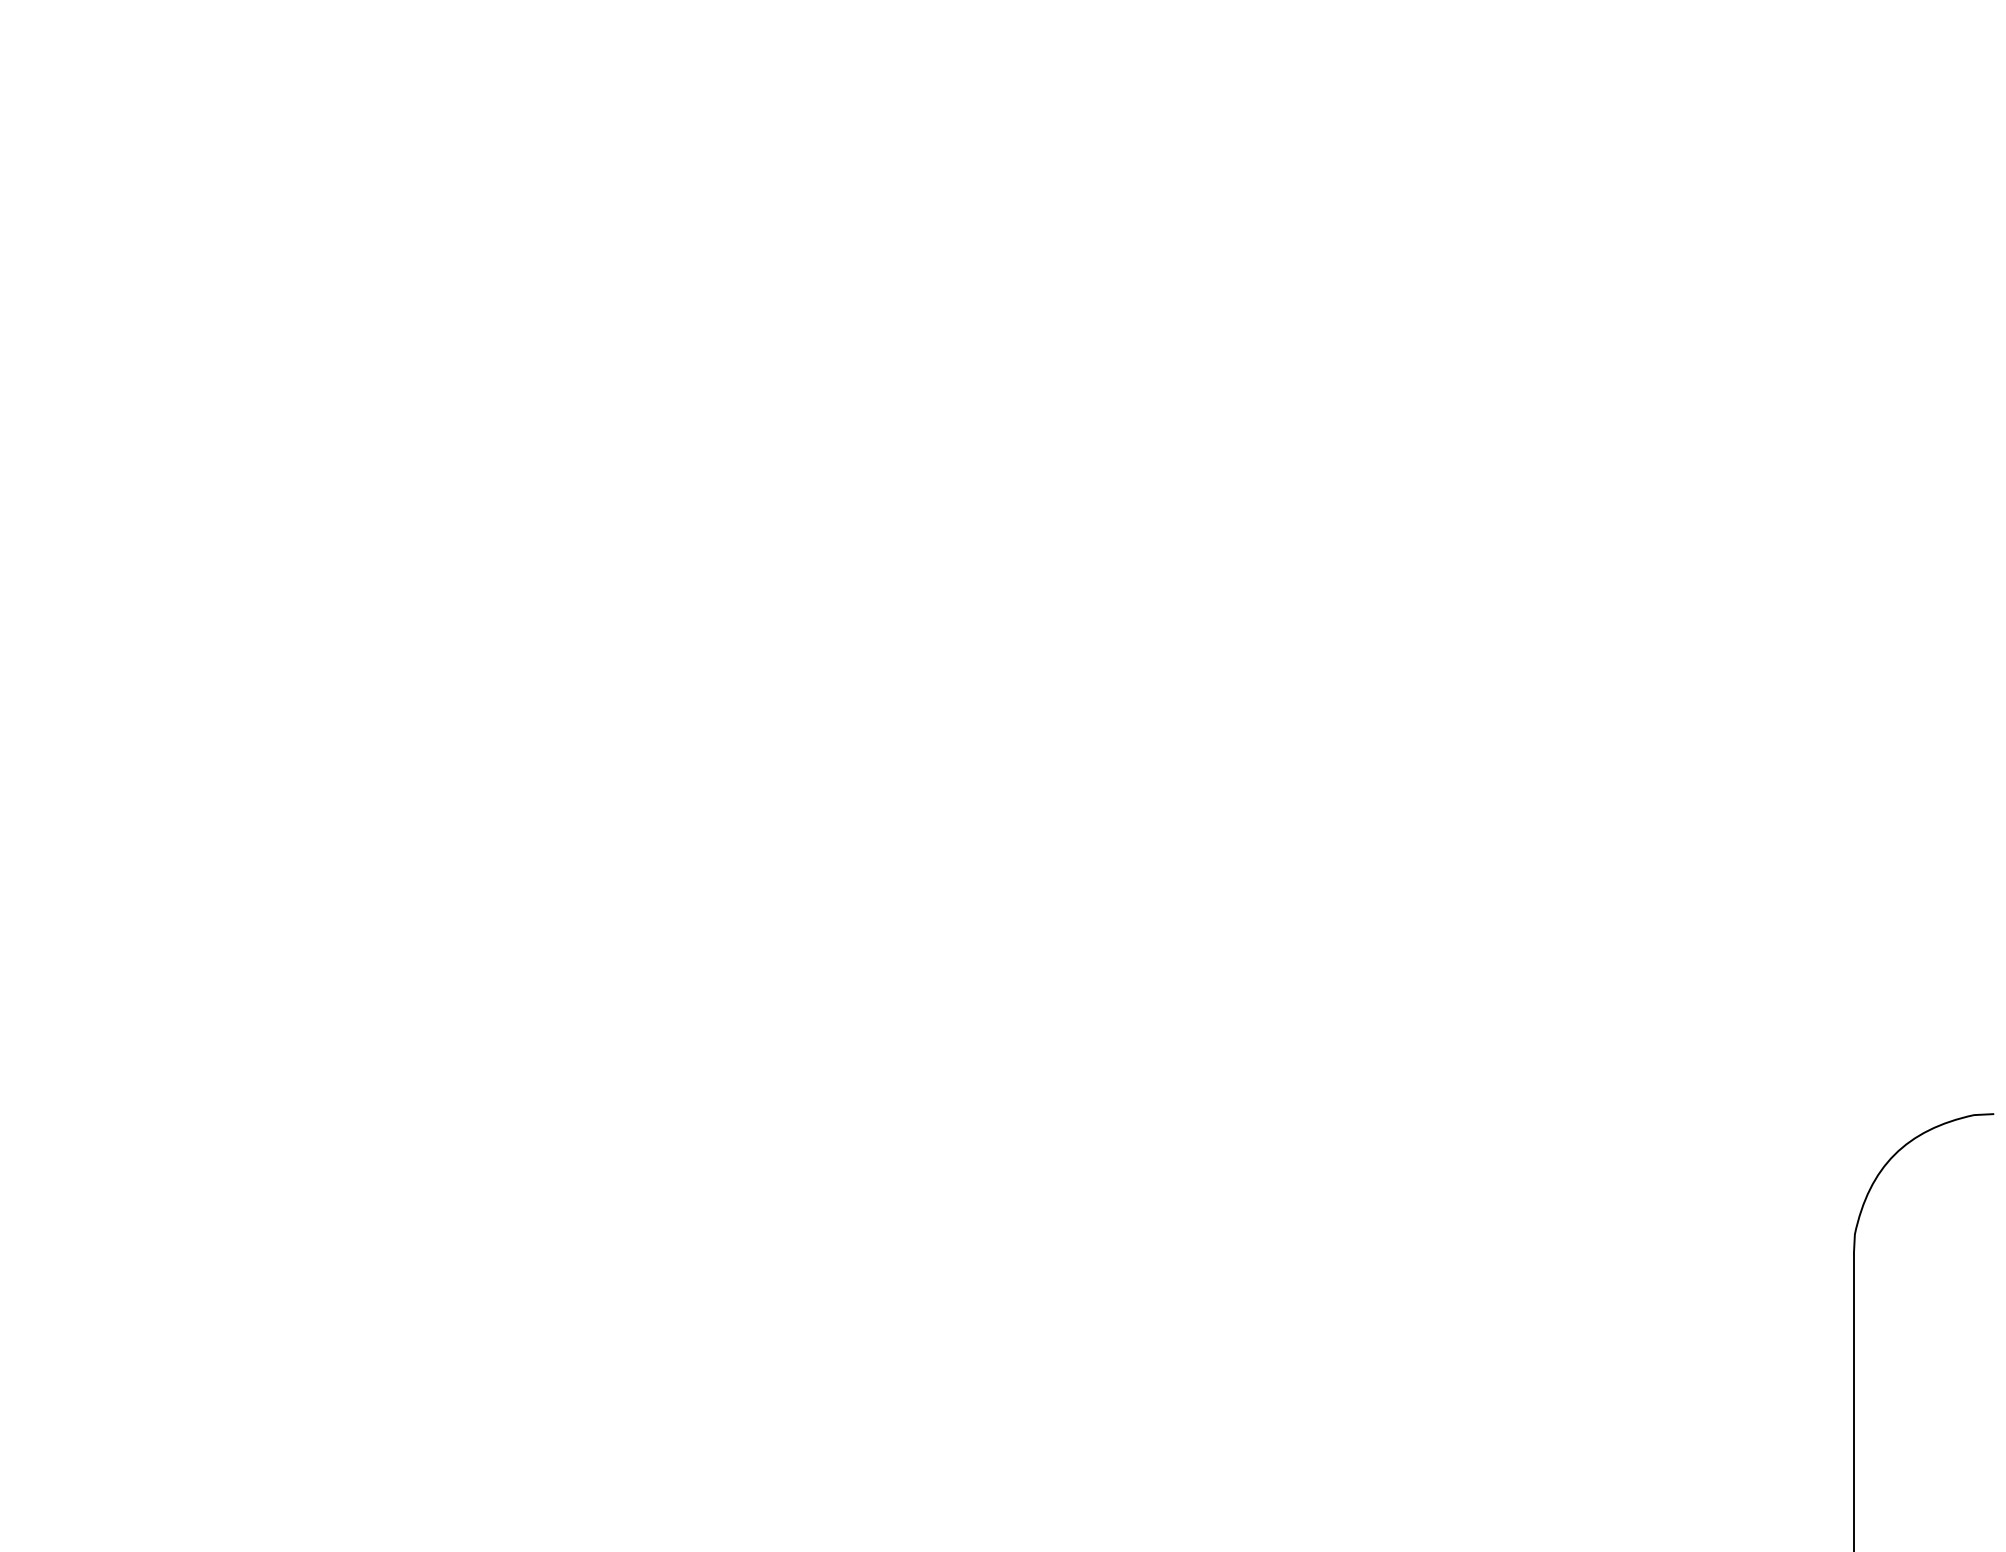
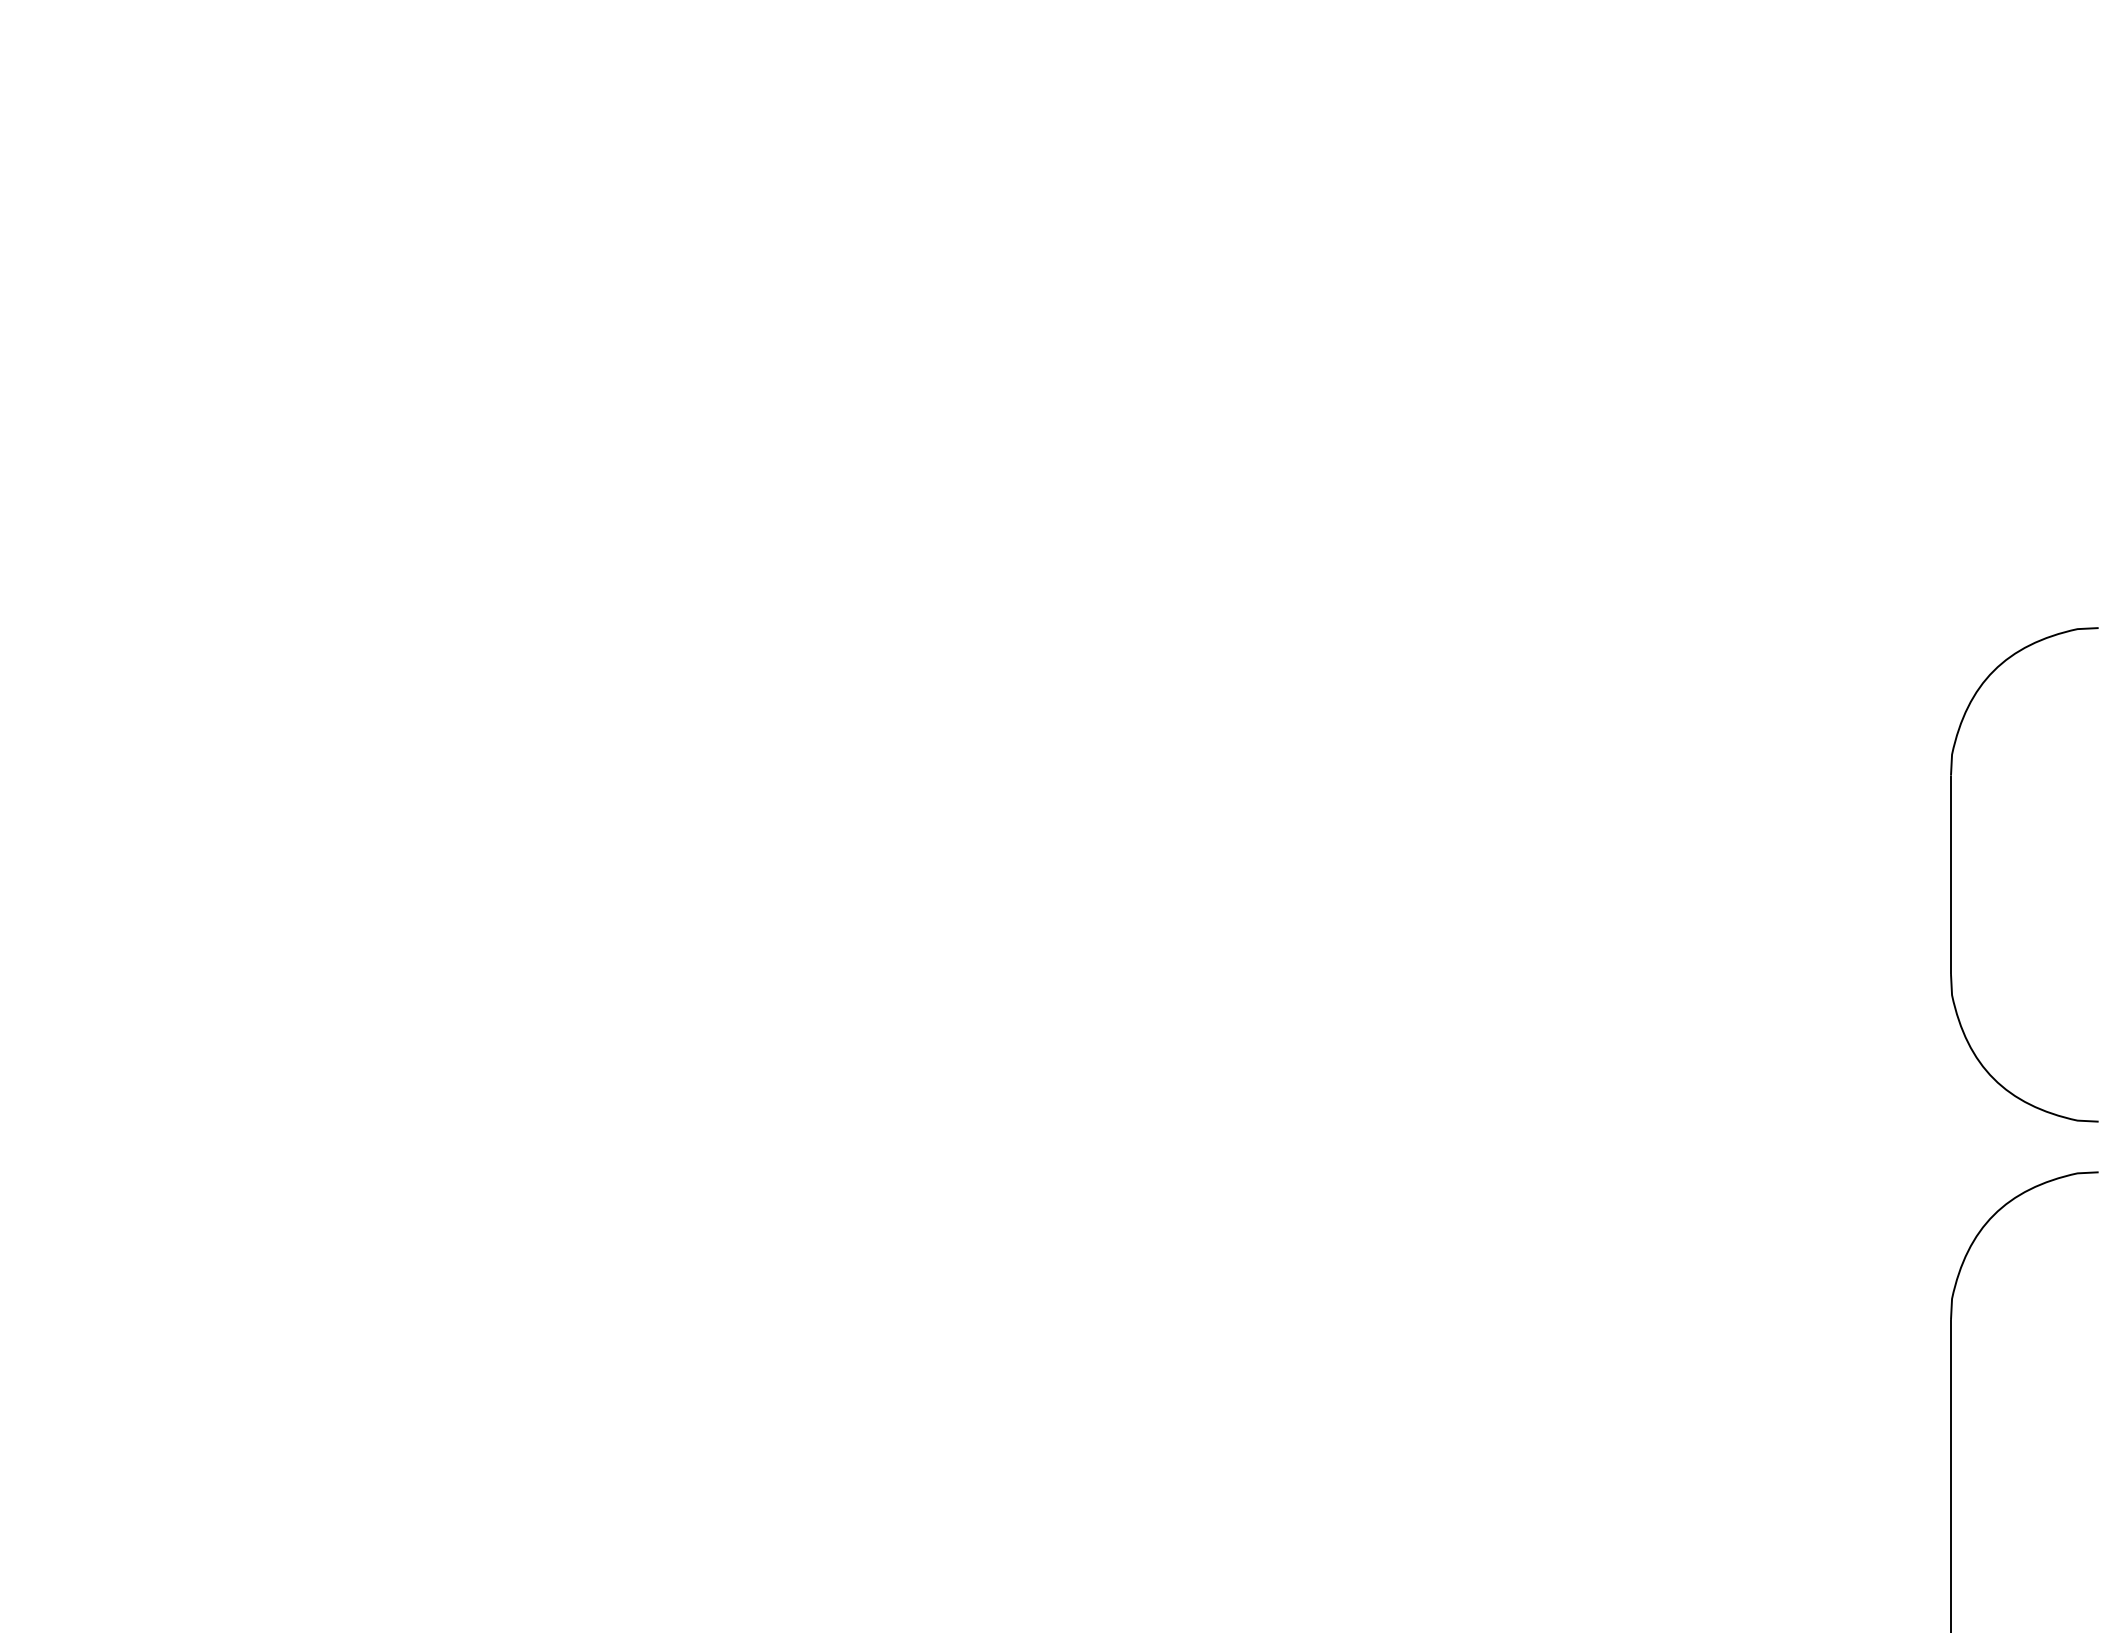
part: (1854, 831) -> (1951, 874), added

